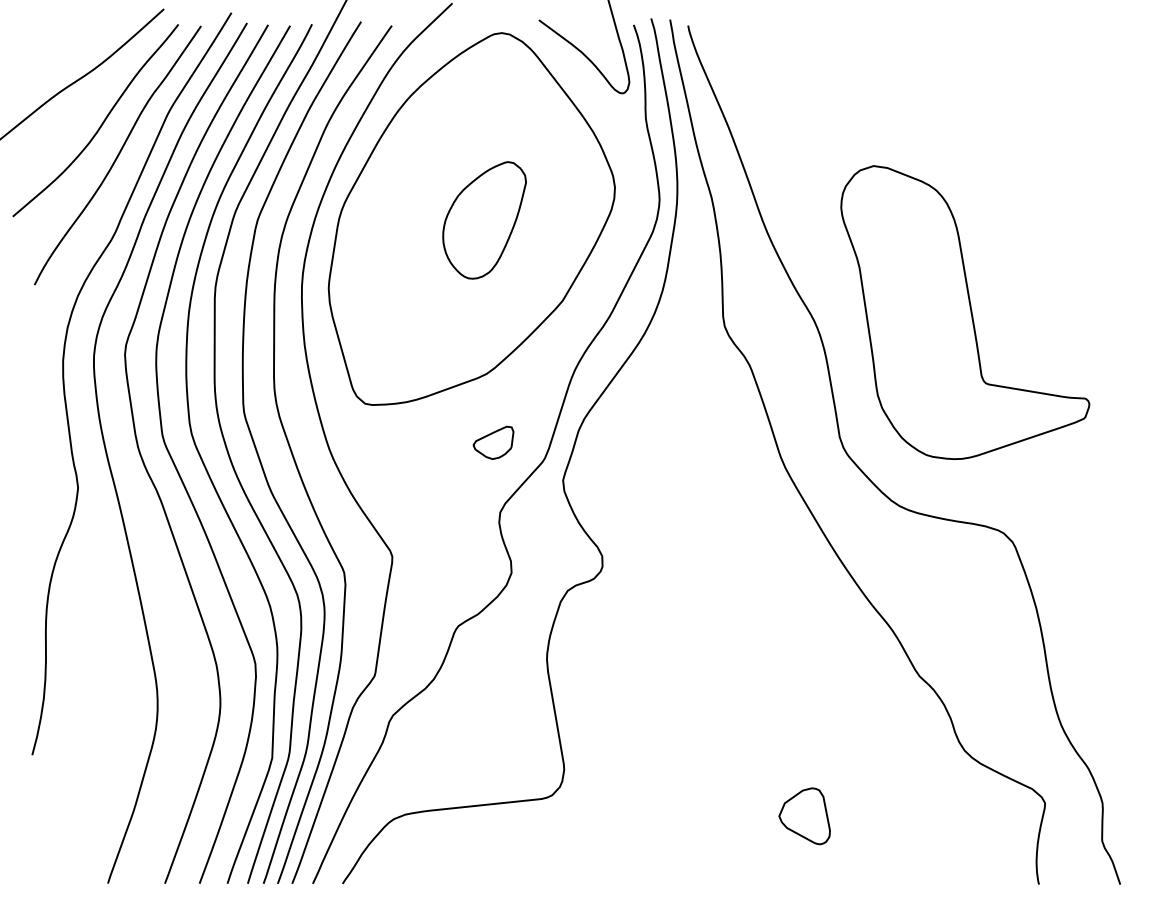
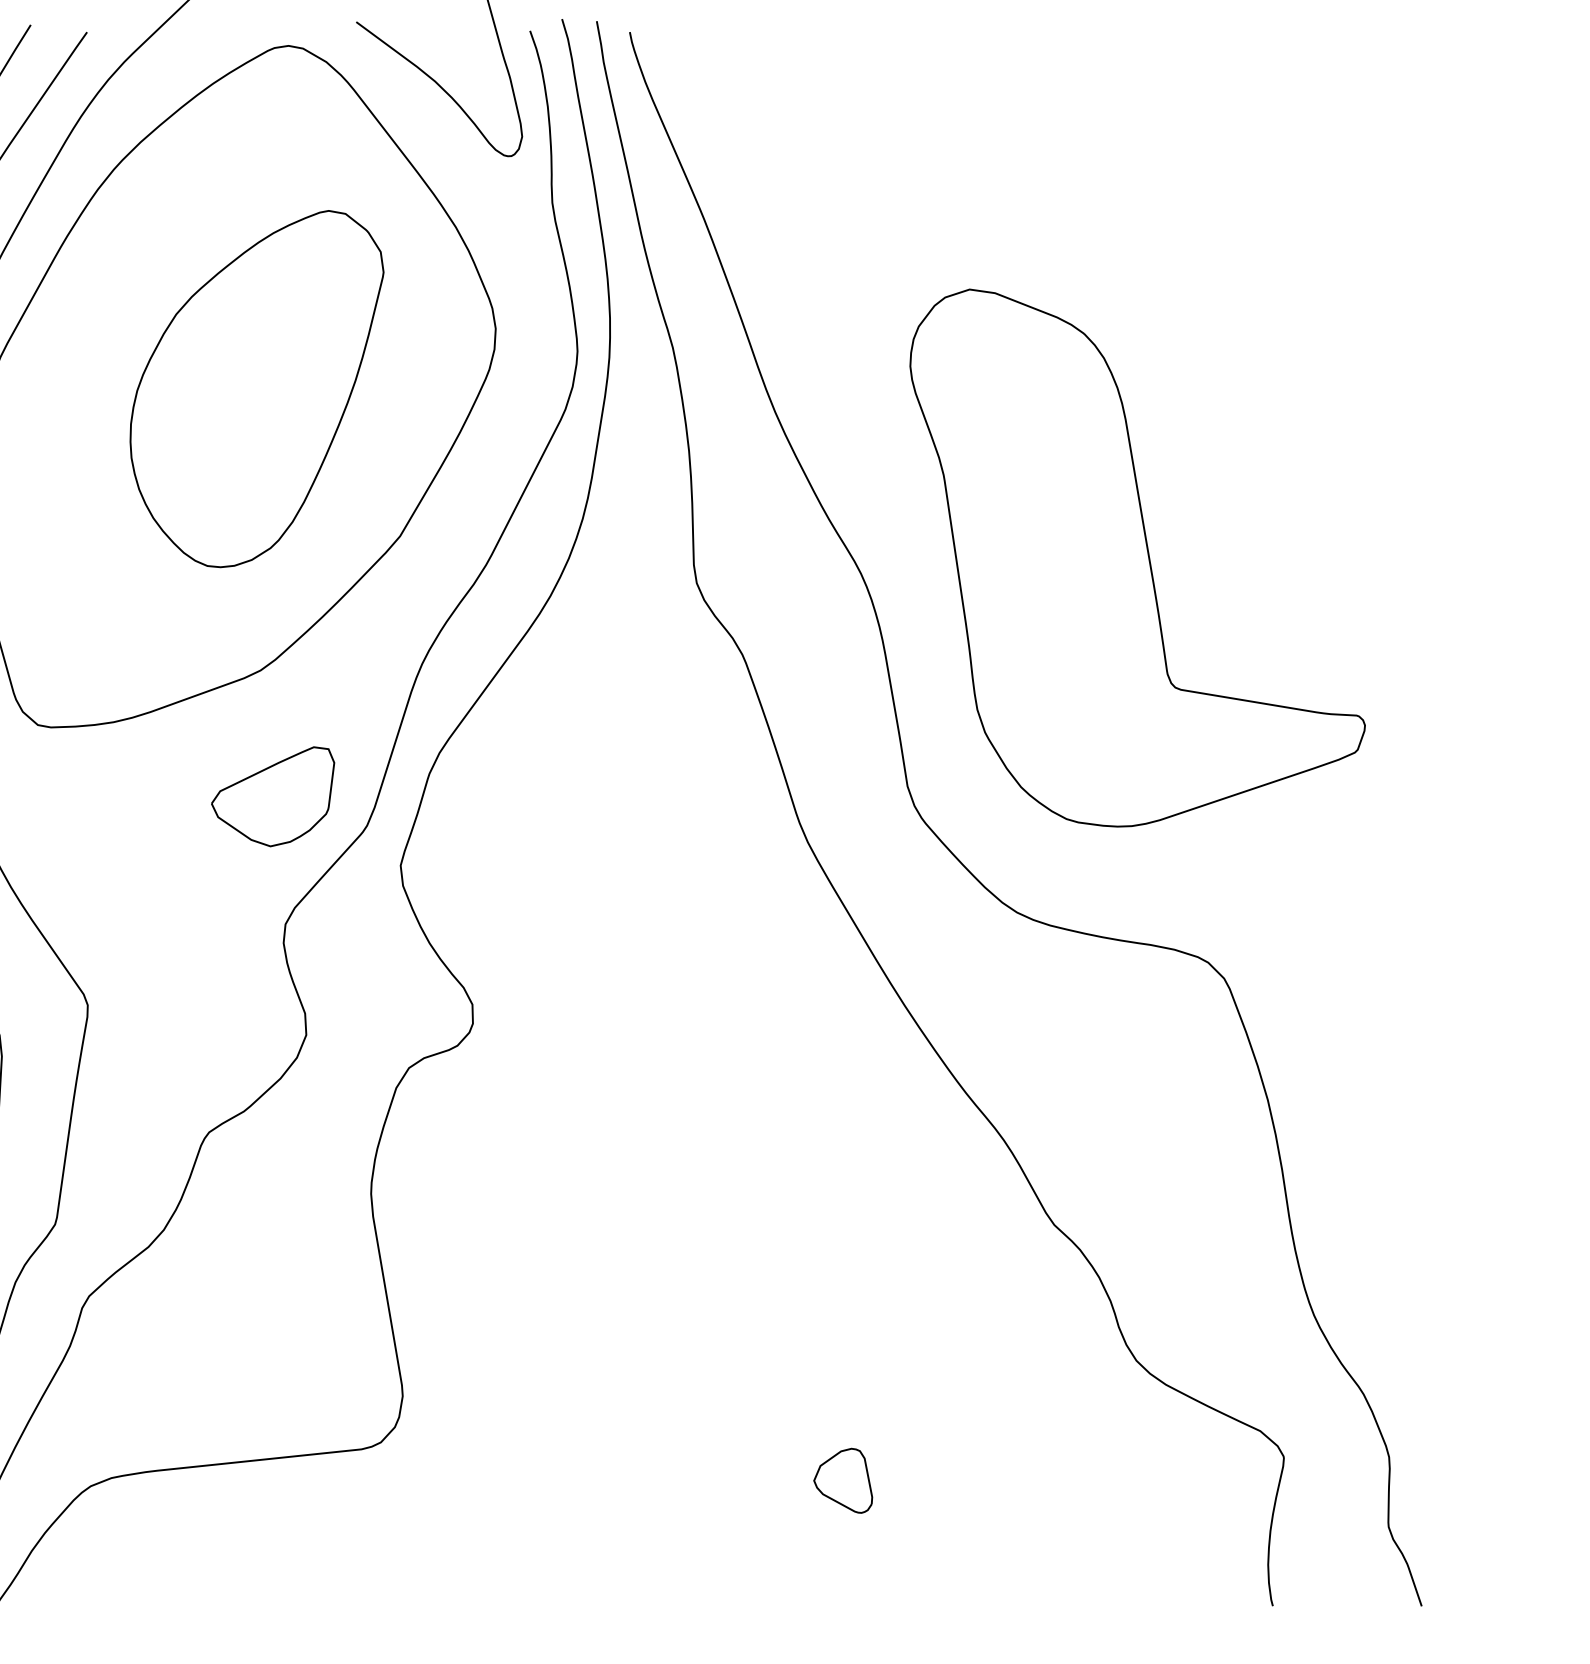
part: (484, 220) -> (256, 389), size x1.67
part: (493, 442) -> (273, 796), size x1.67
part: (804, 815) -> (843, 1479), size x0.62

